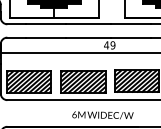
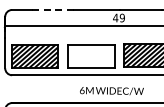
line: (46, 37) -> (52, 9), solid -> dashed
hatch: (83, 81) -> (91, 55), removed

